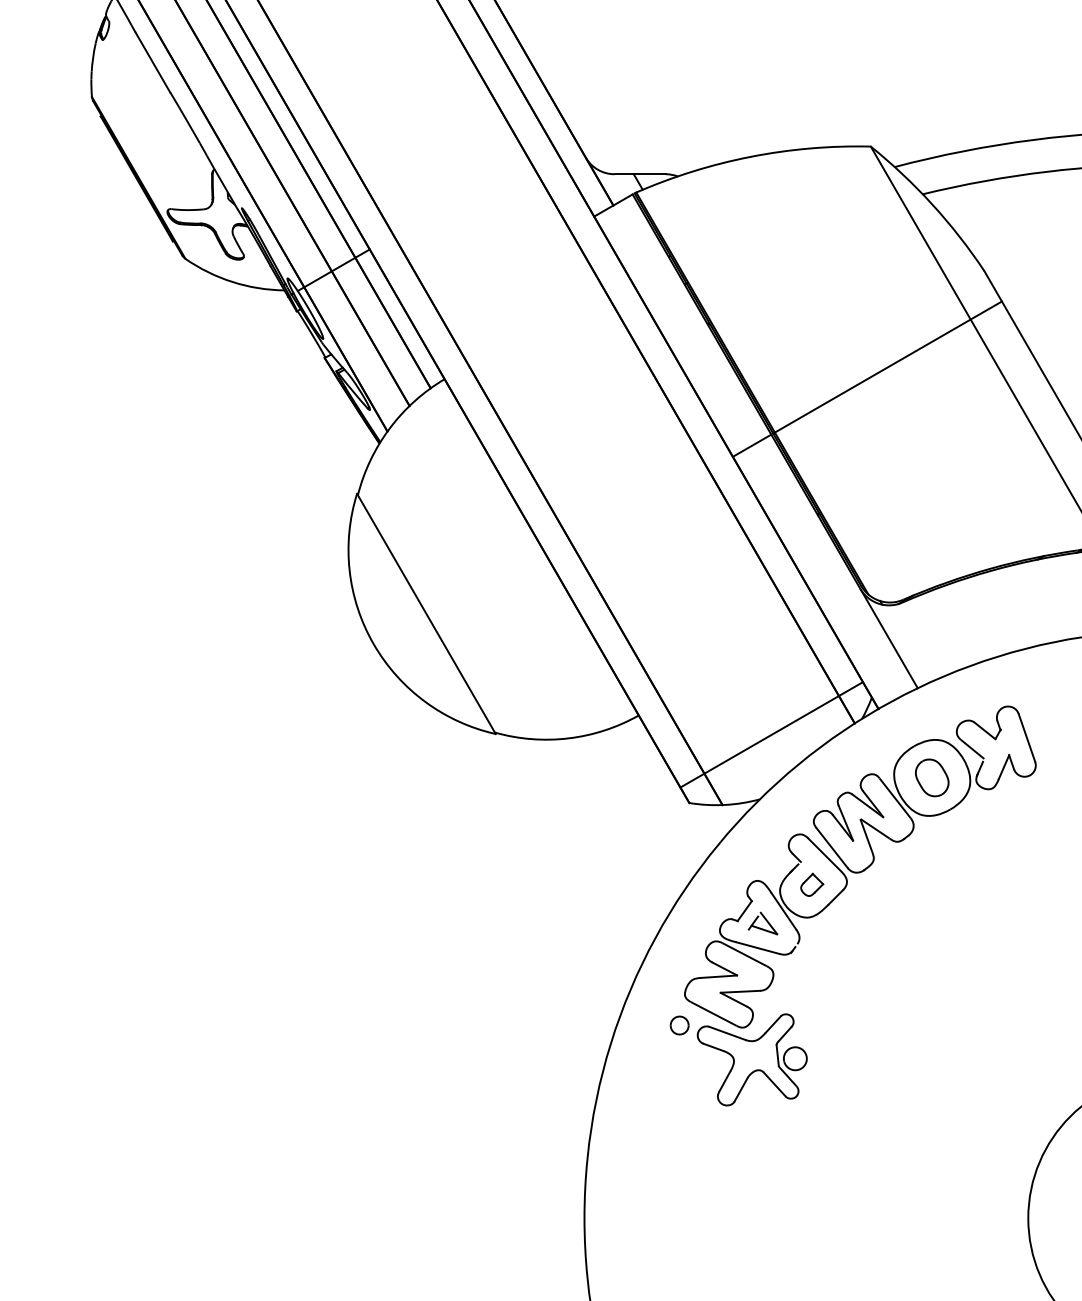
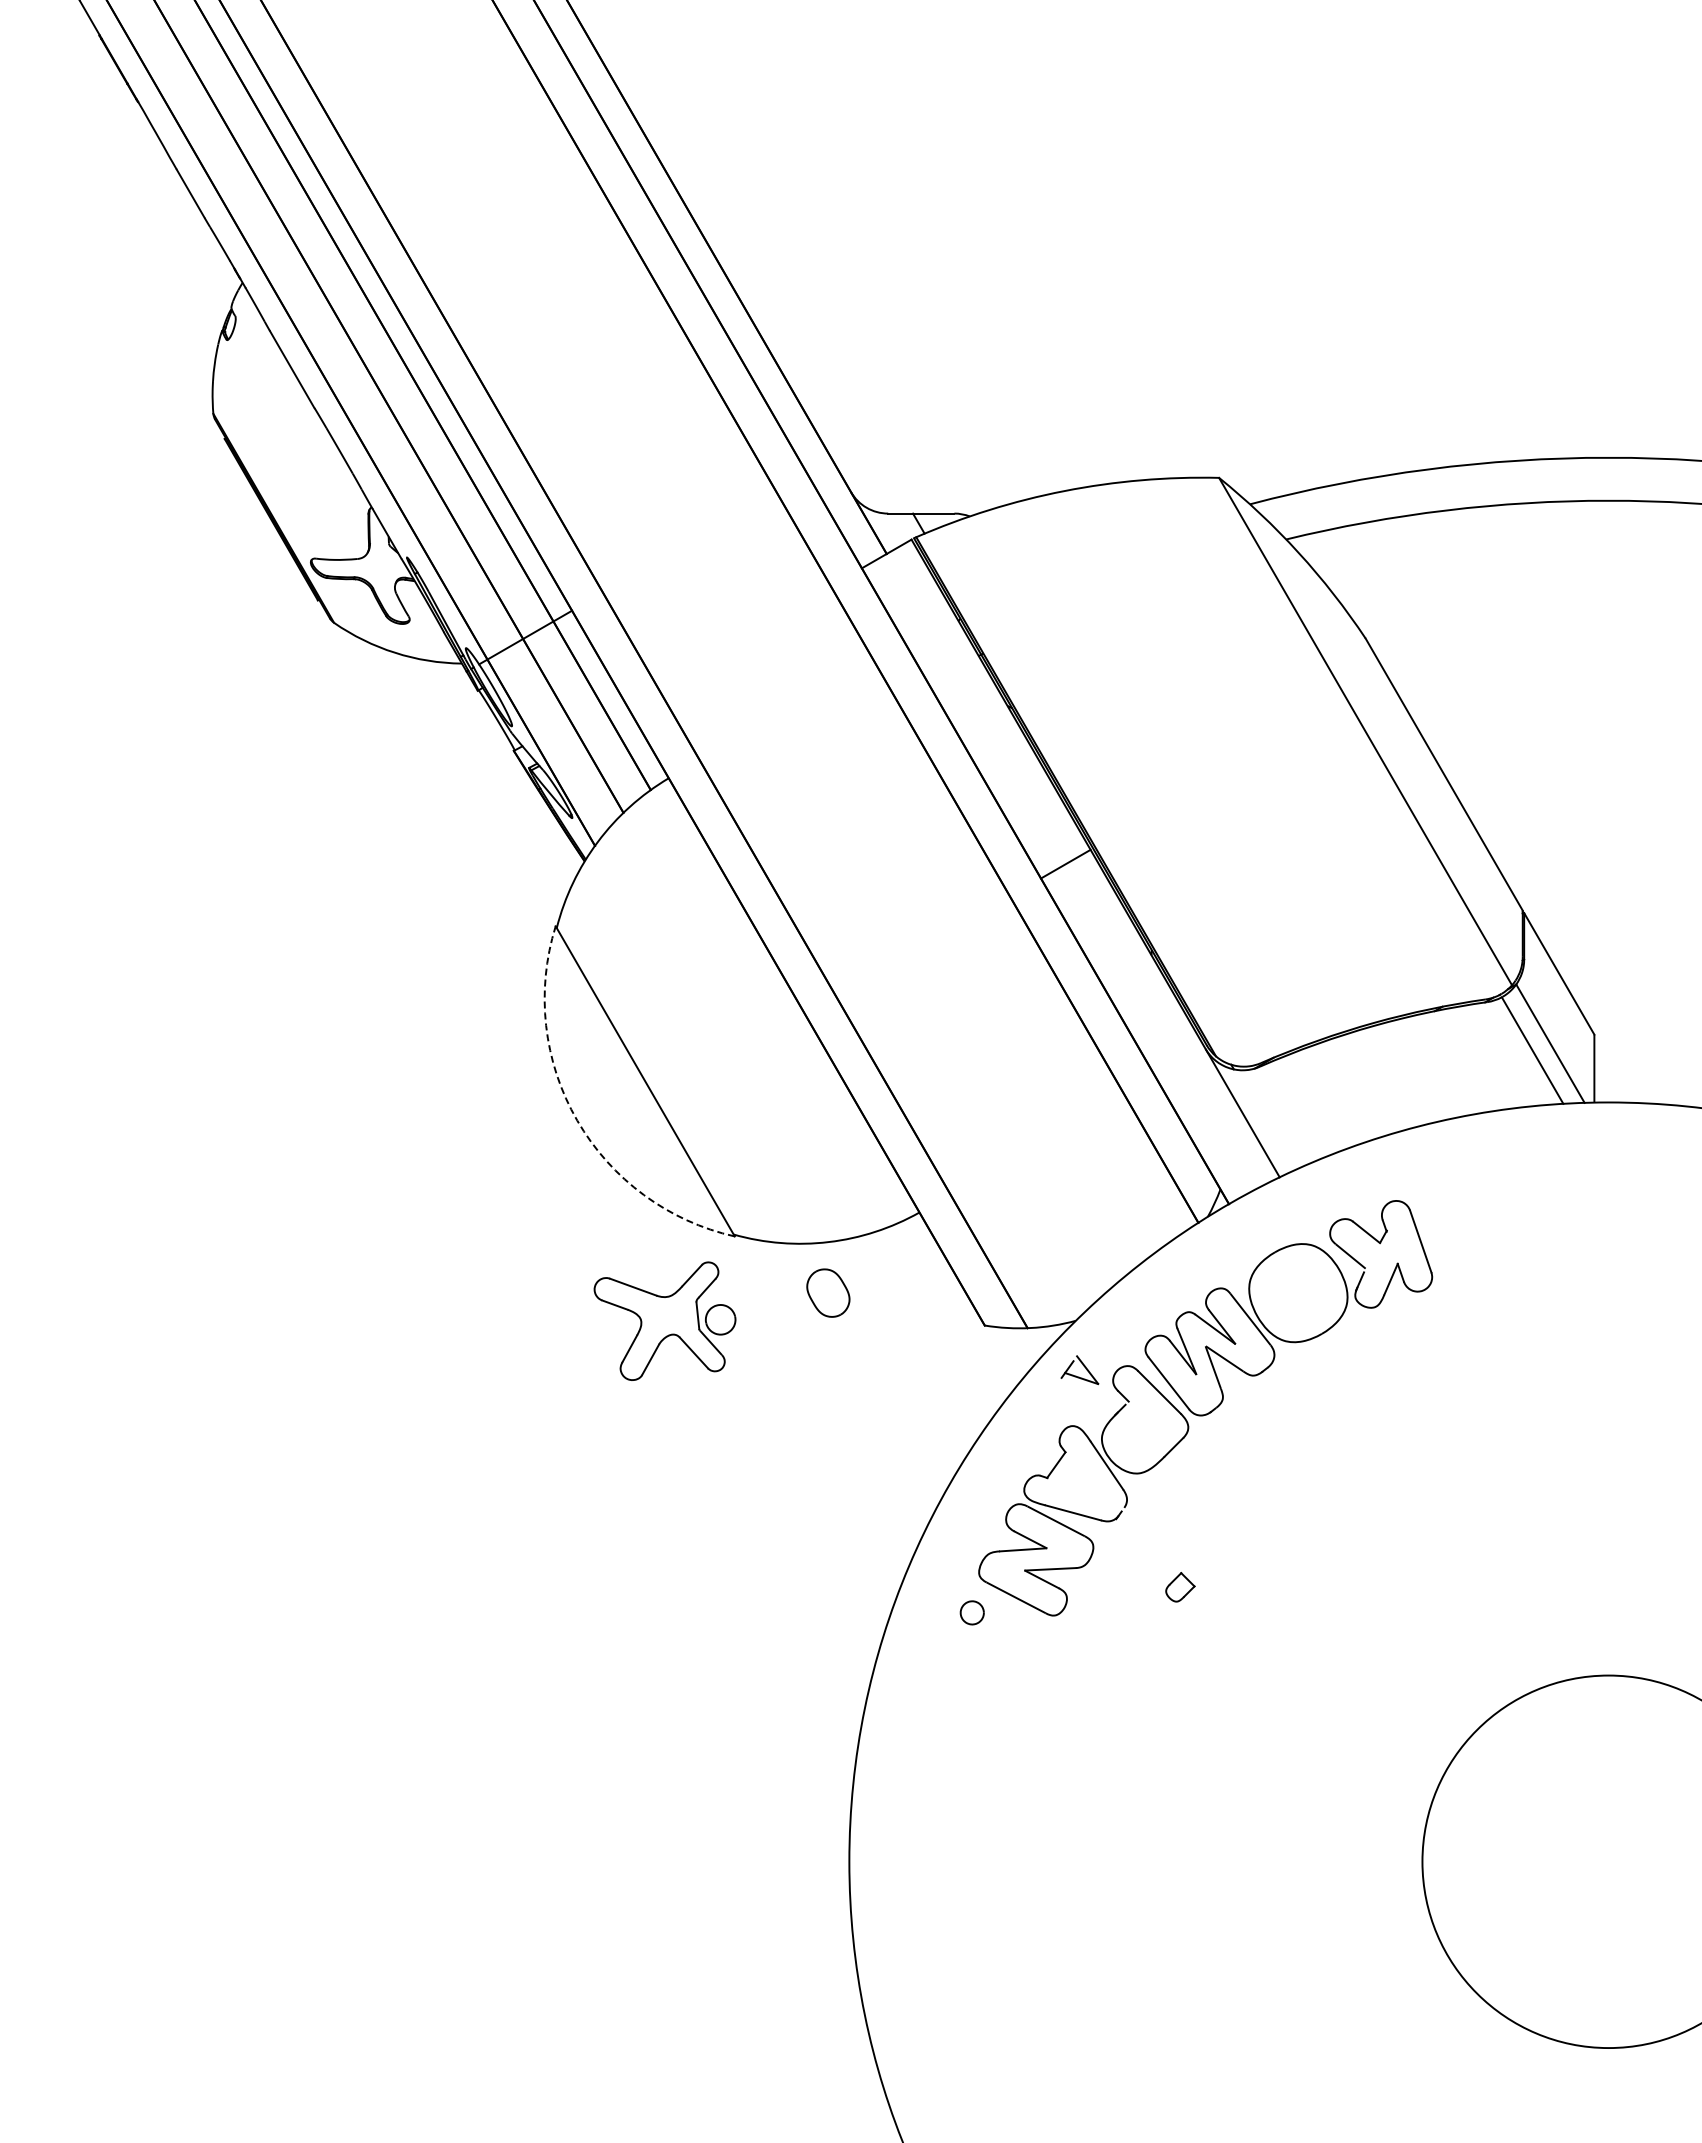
line: (887, 366) -> (1240, 762), removed
arc: (373, 644) -> (577, 1120), solid -> dashed
line: (771, 734) -> (1090, 1237), removed
part: (932, 777) -> (828, 1292), moved
part: (812, 885) -> (1180, 1587), moved
part: (762, 923) -> (1079, 1370), moved
part: (751, 1059) -> (664, 1320), moved

